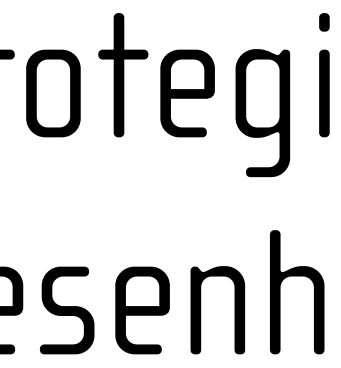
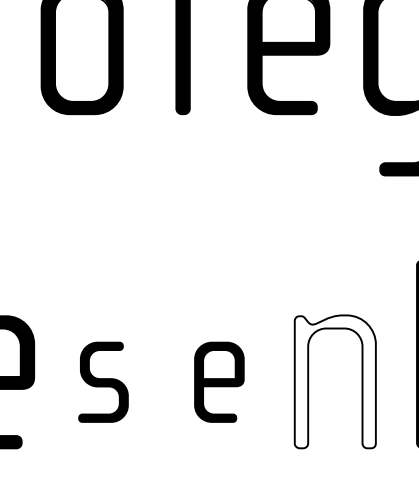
part: (67, 310) -> (103, 382), size x0.6
part: (142, 310) -> (219, 382), size x0.6
fill: (217, 310) -> (334, 382), removed

